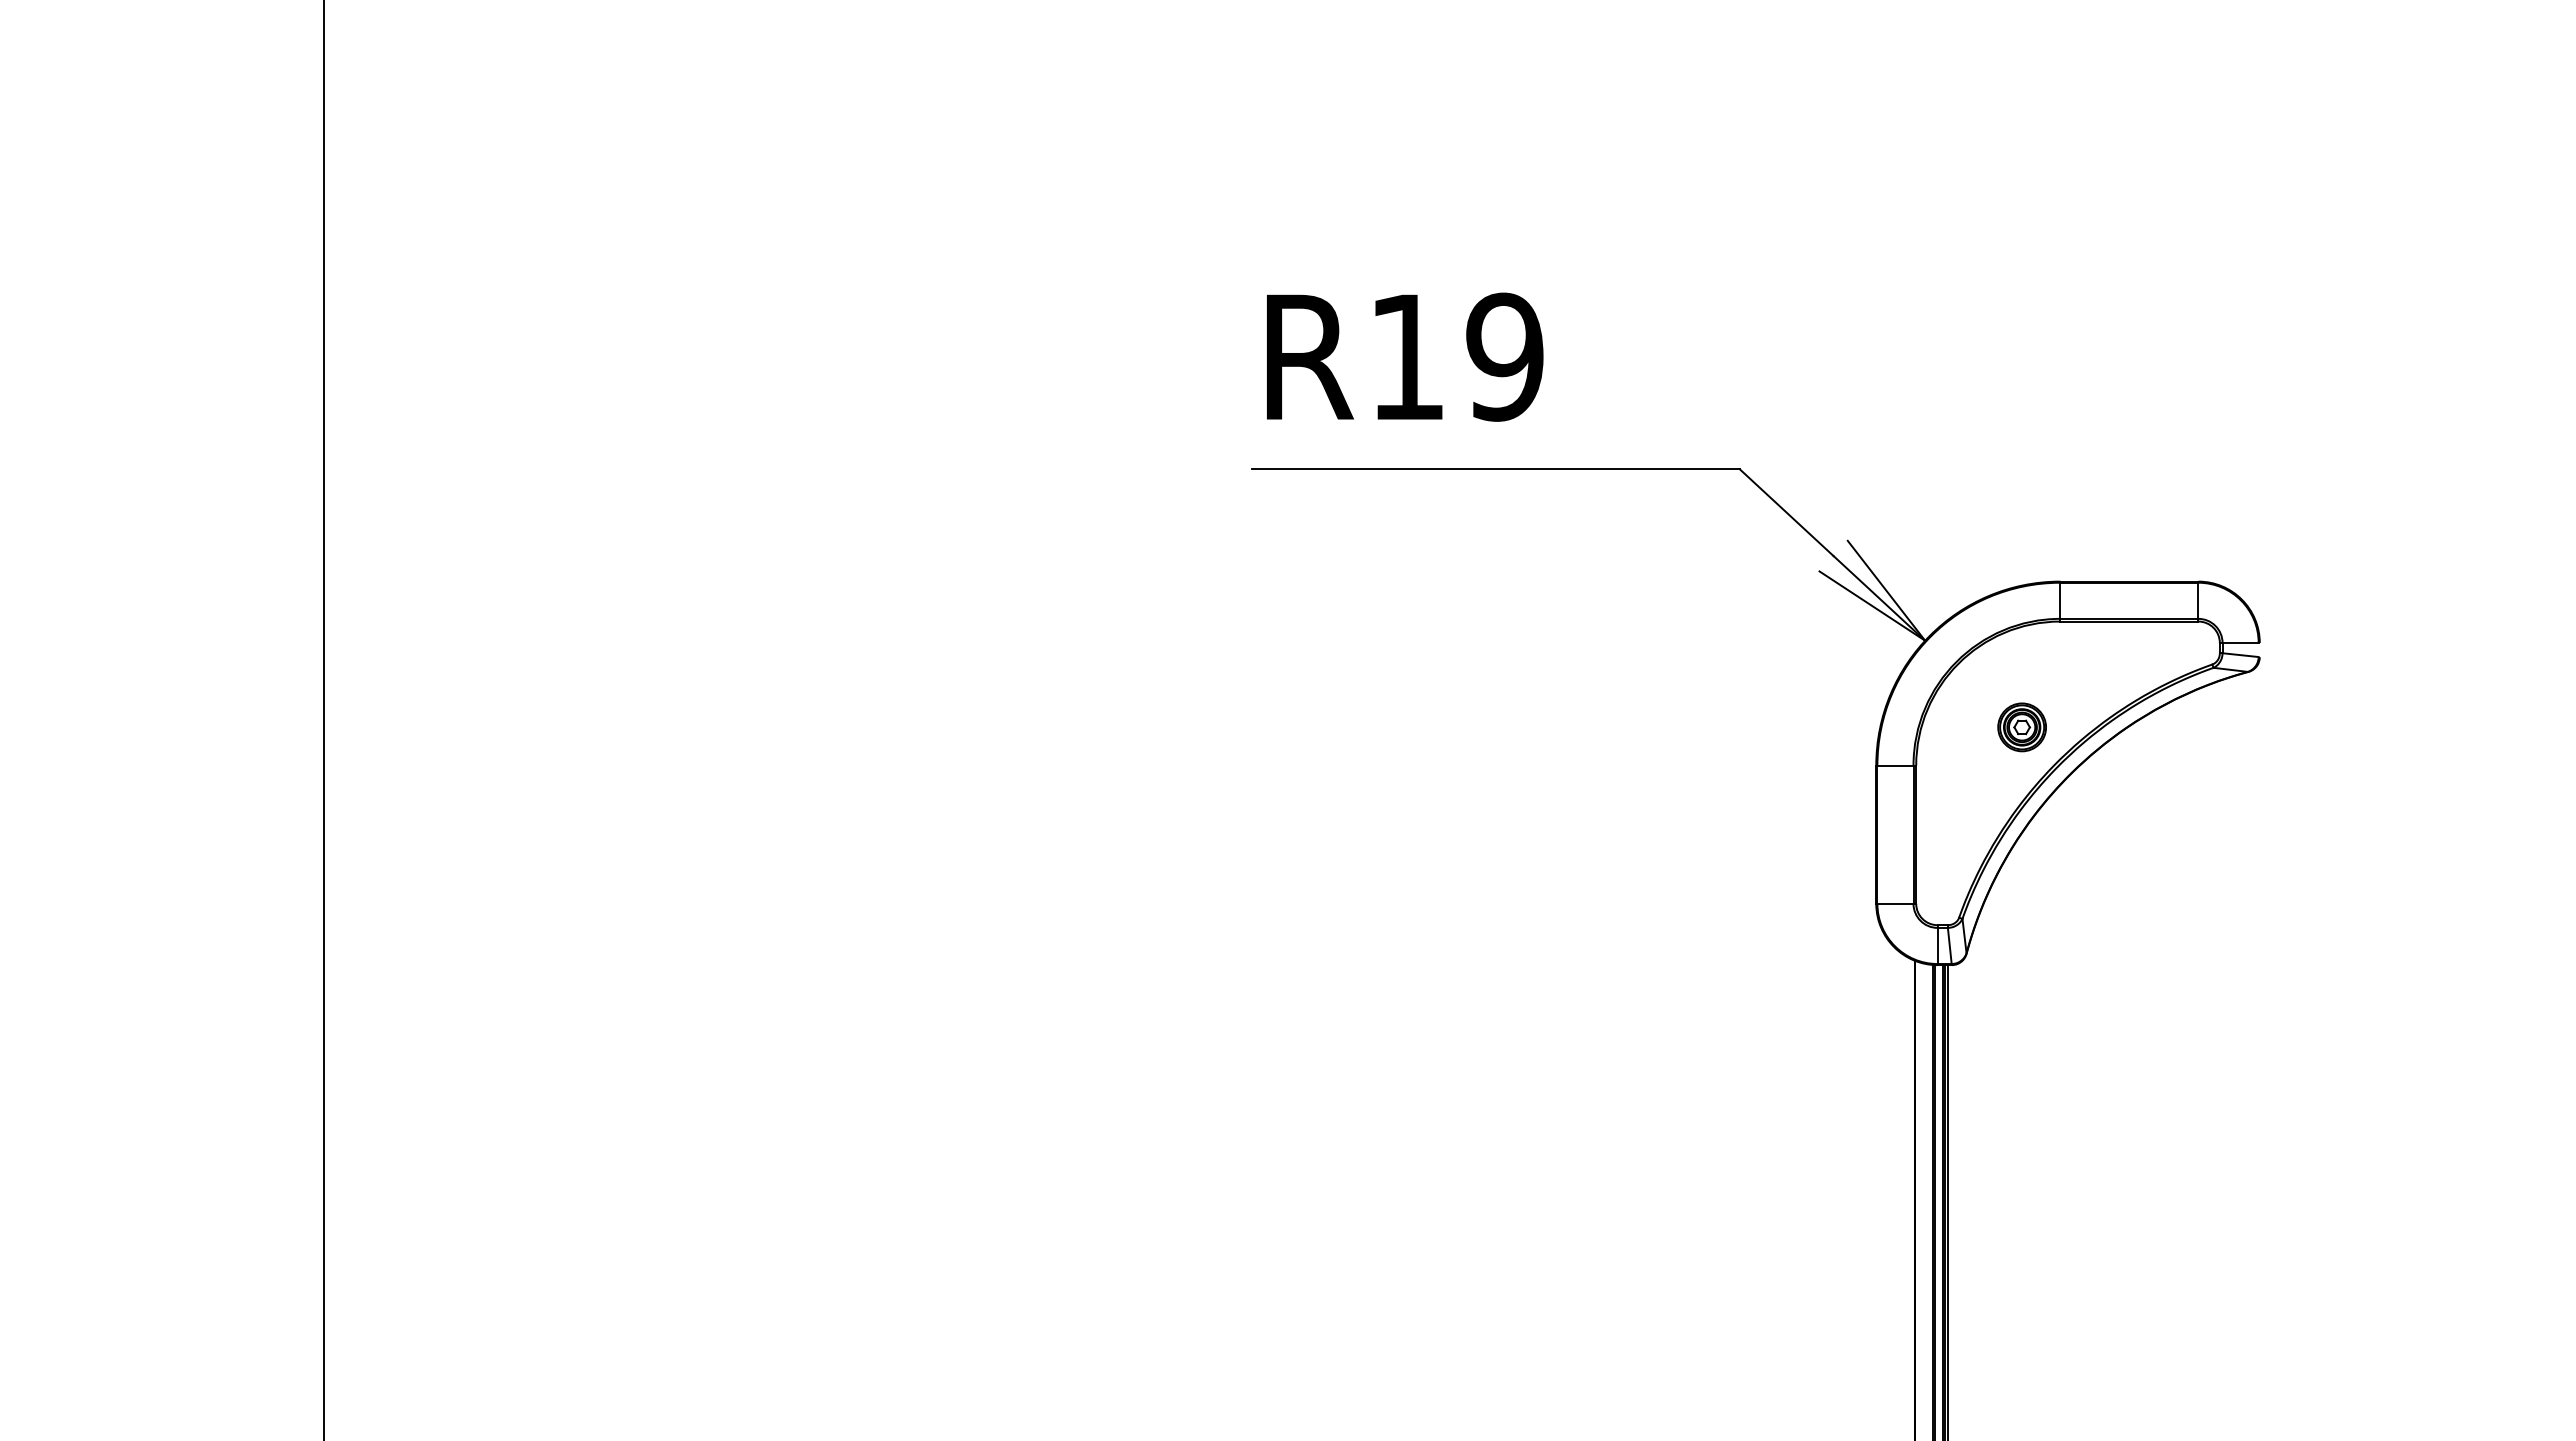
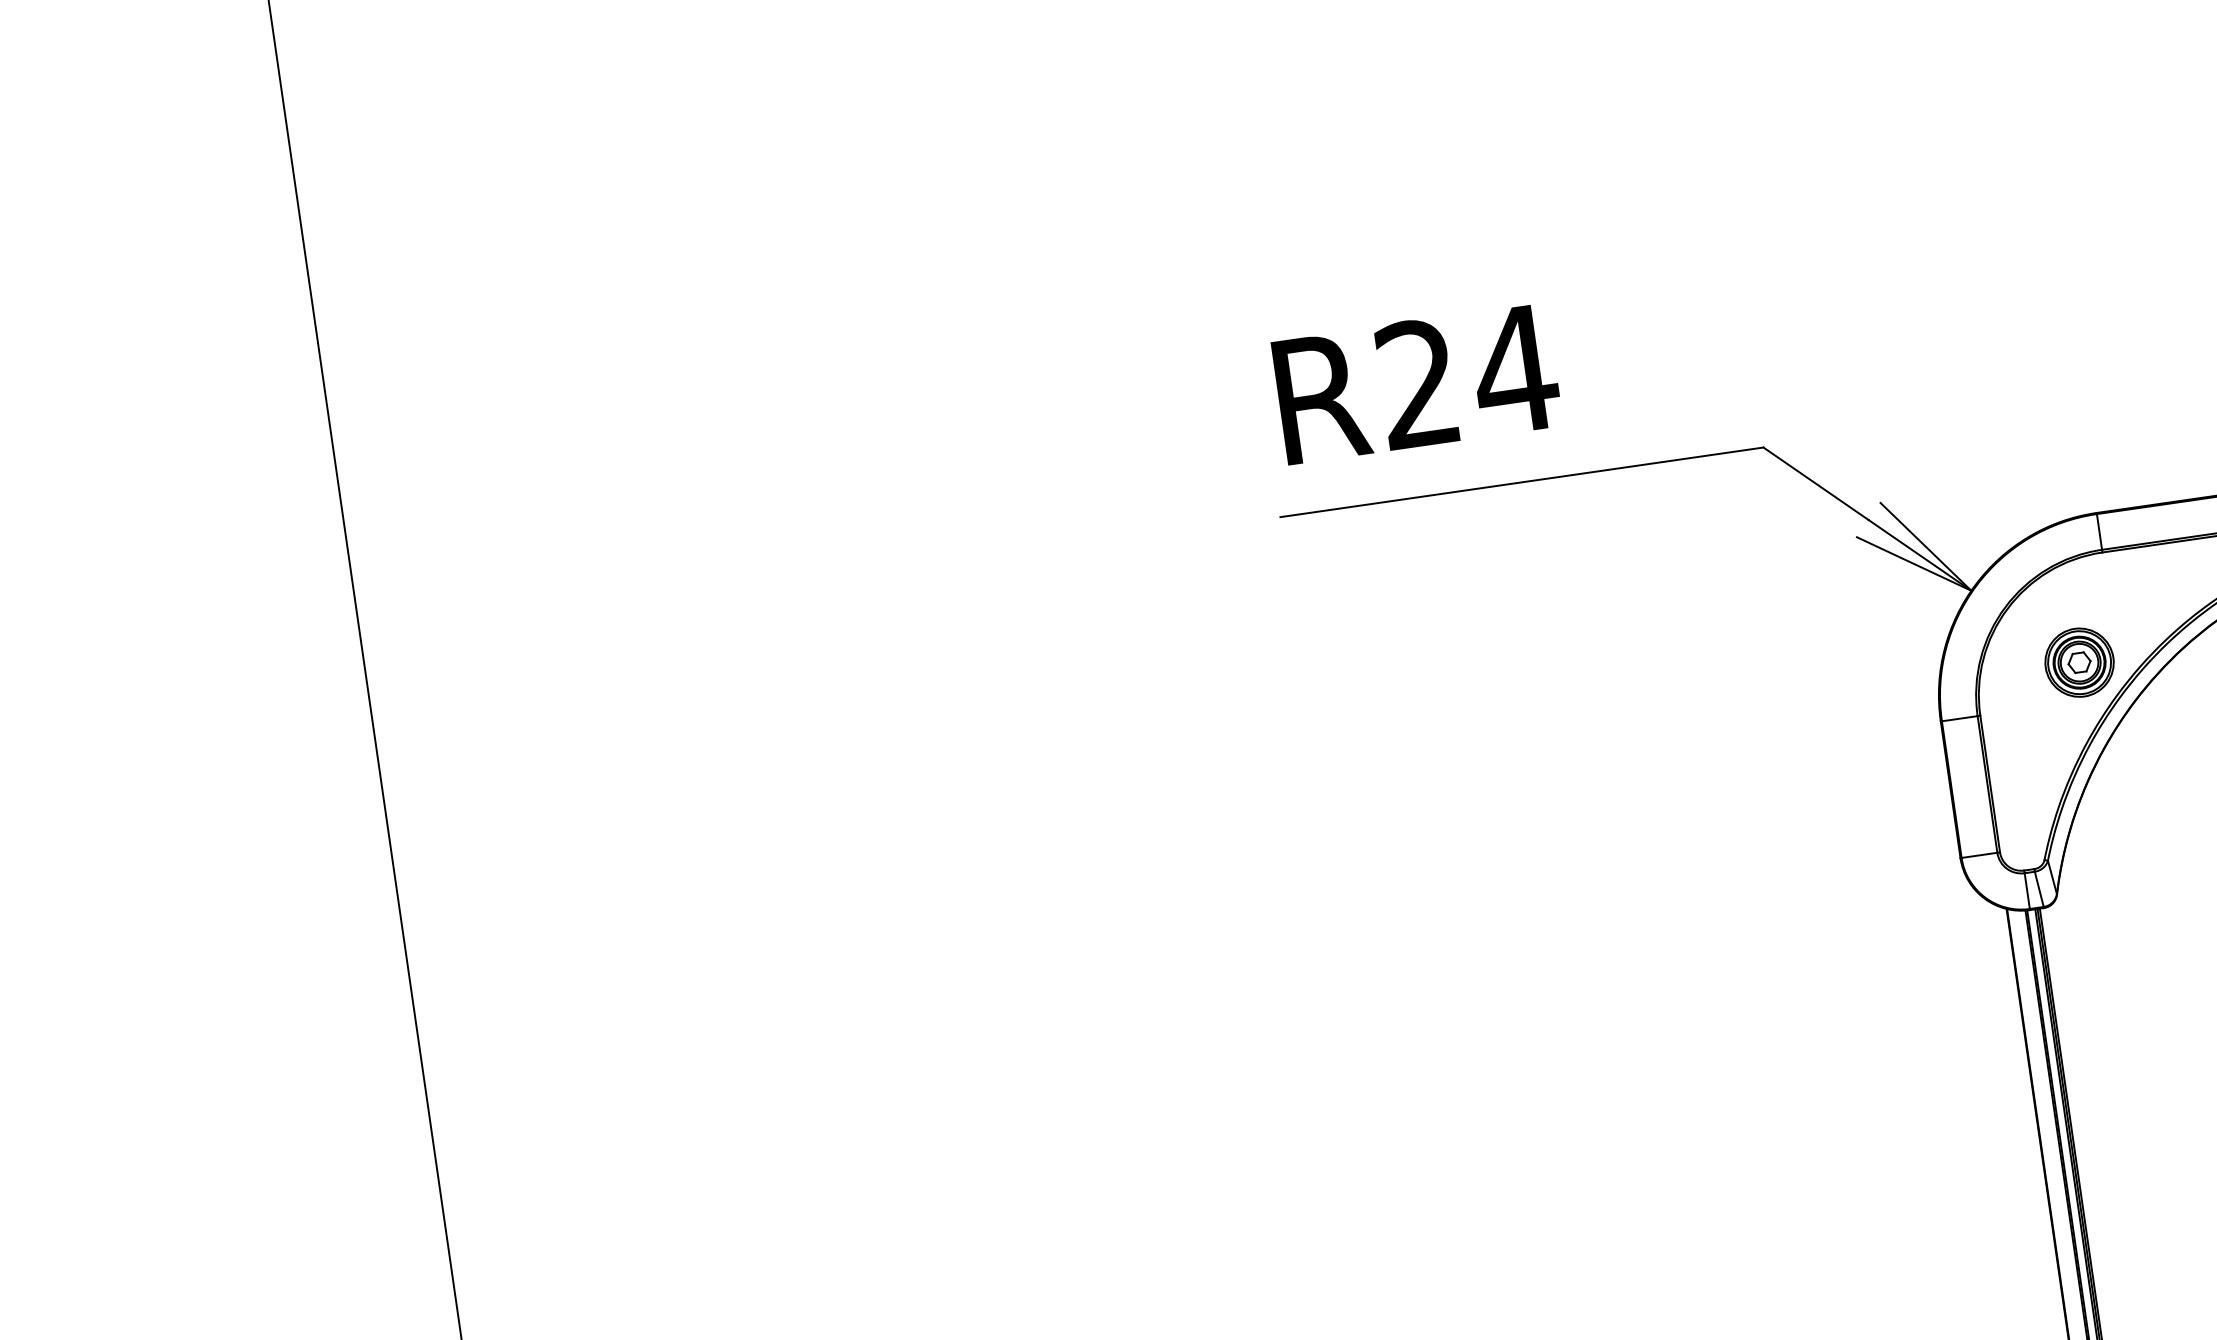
text: (1457, 356) -> (1467, 376), R19 -> R24
part: (2022, 727) -> (2080, 662), size x1.43

